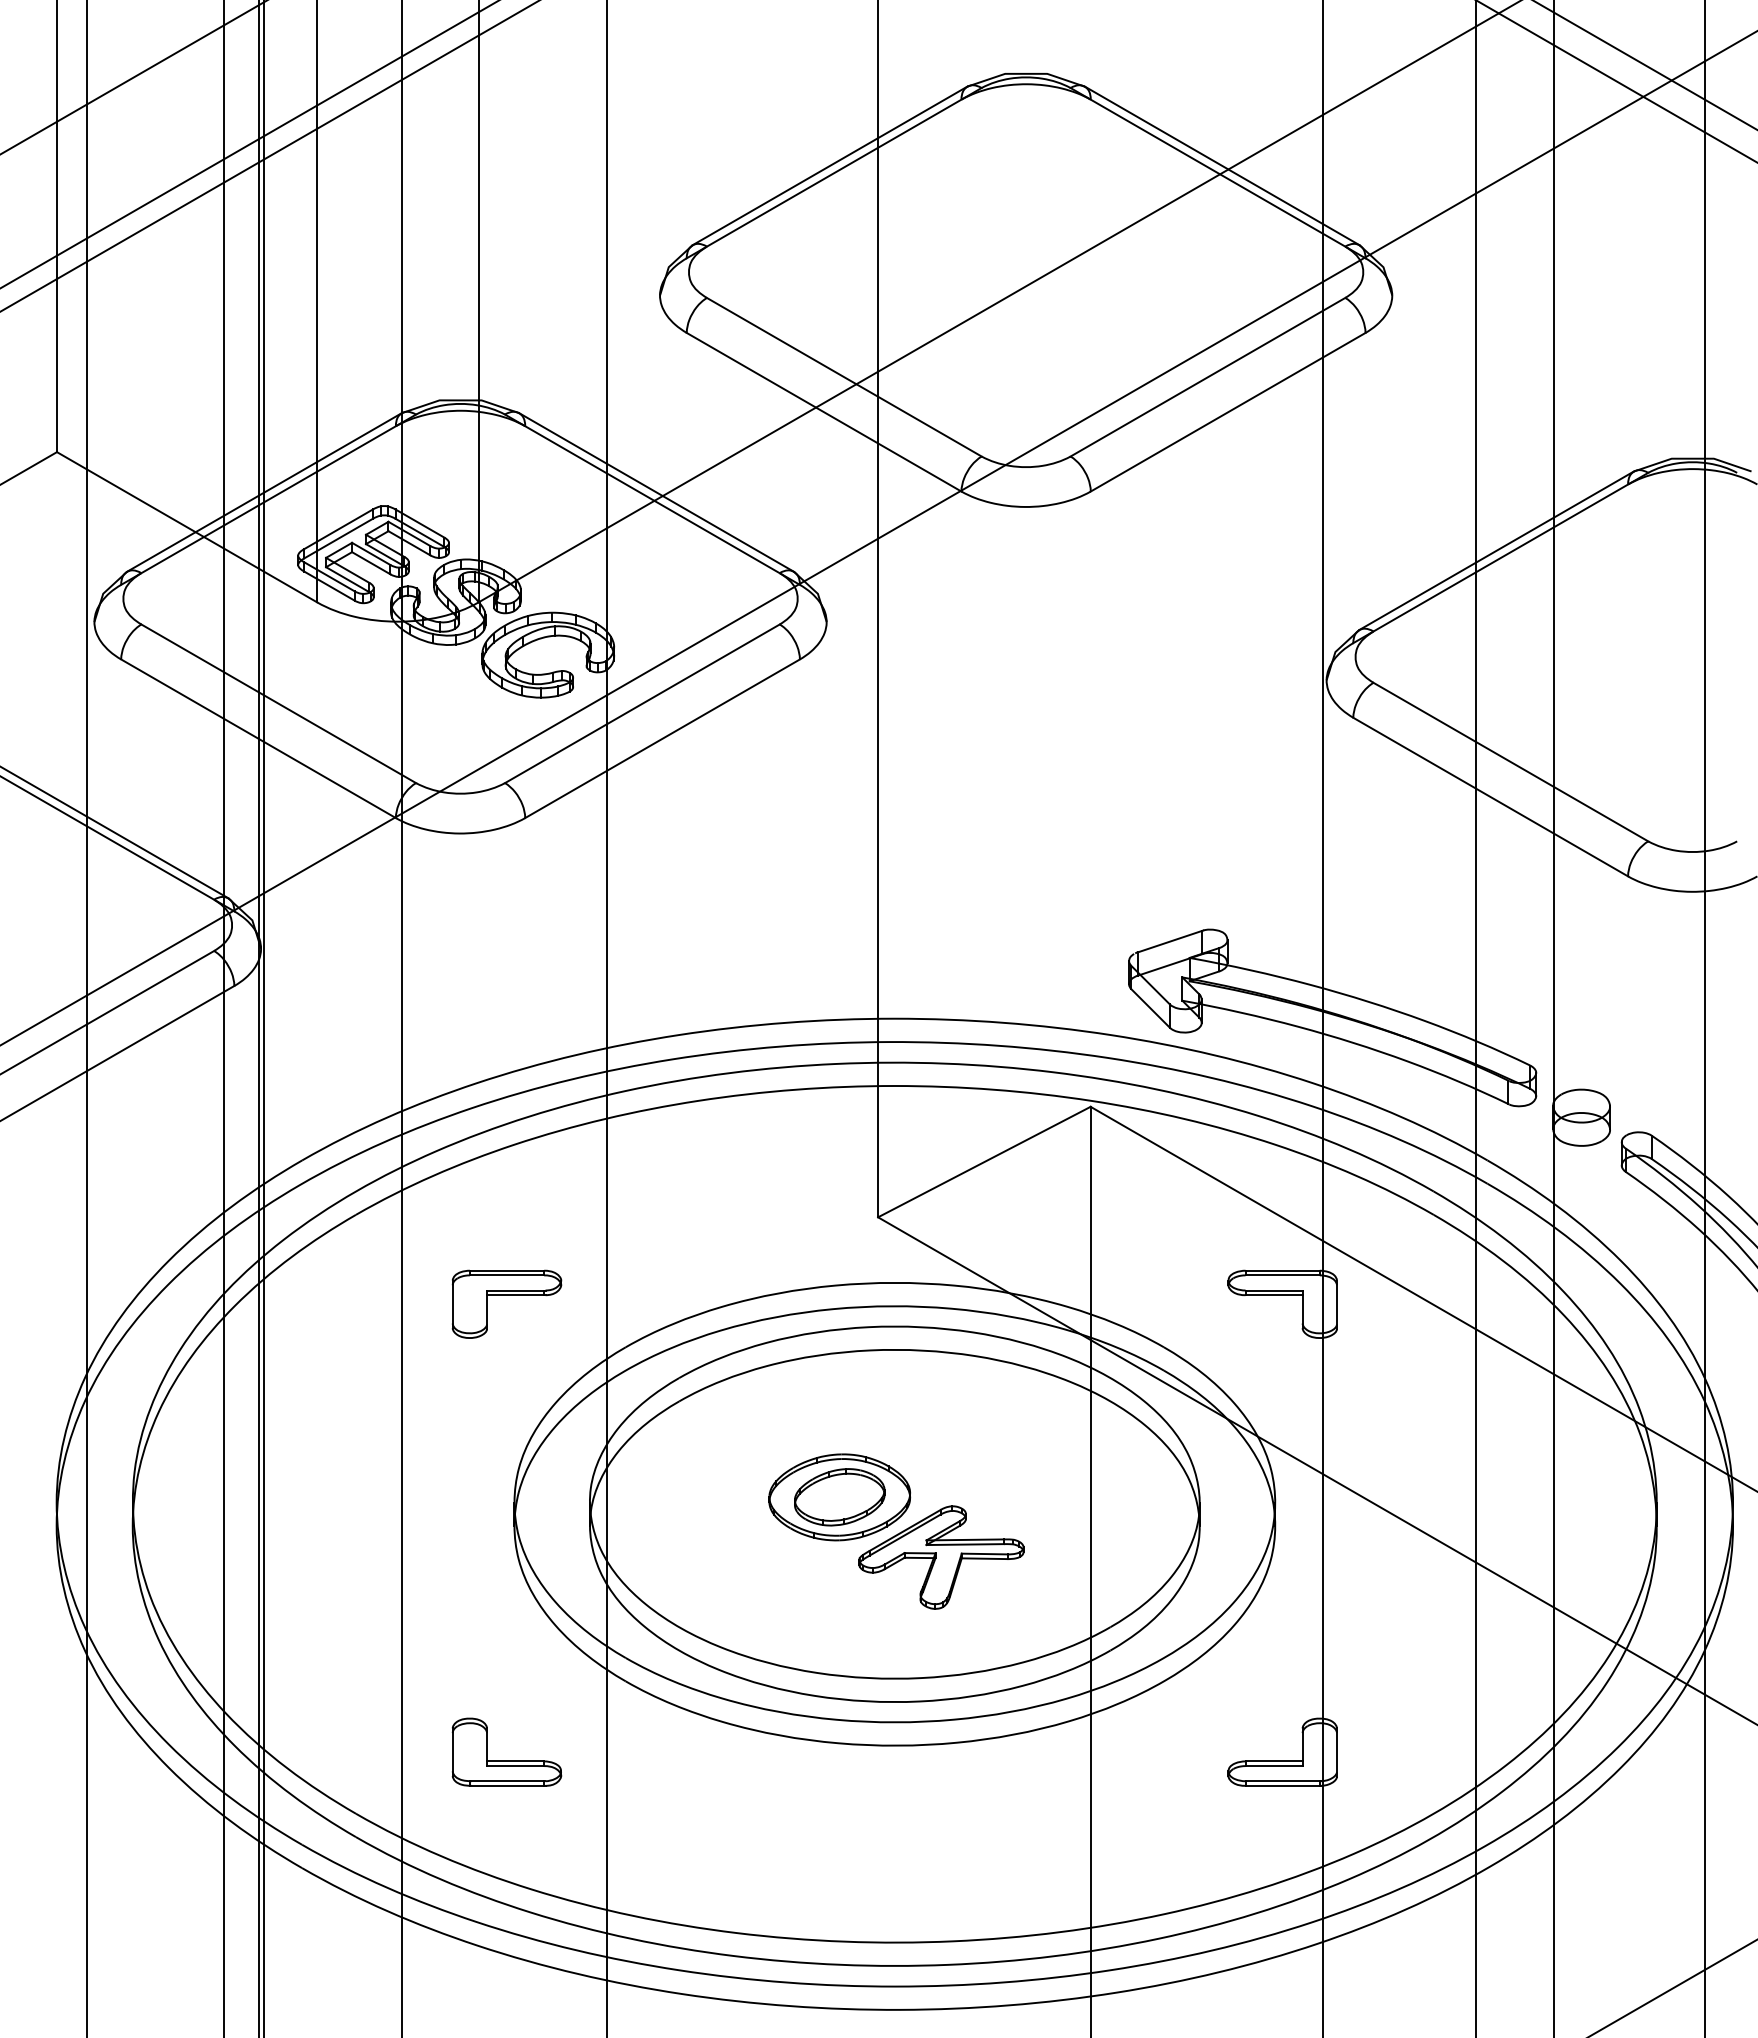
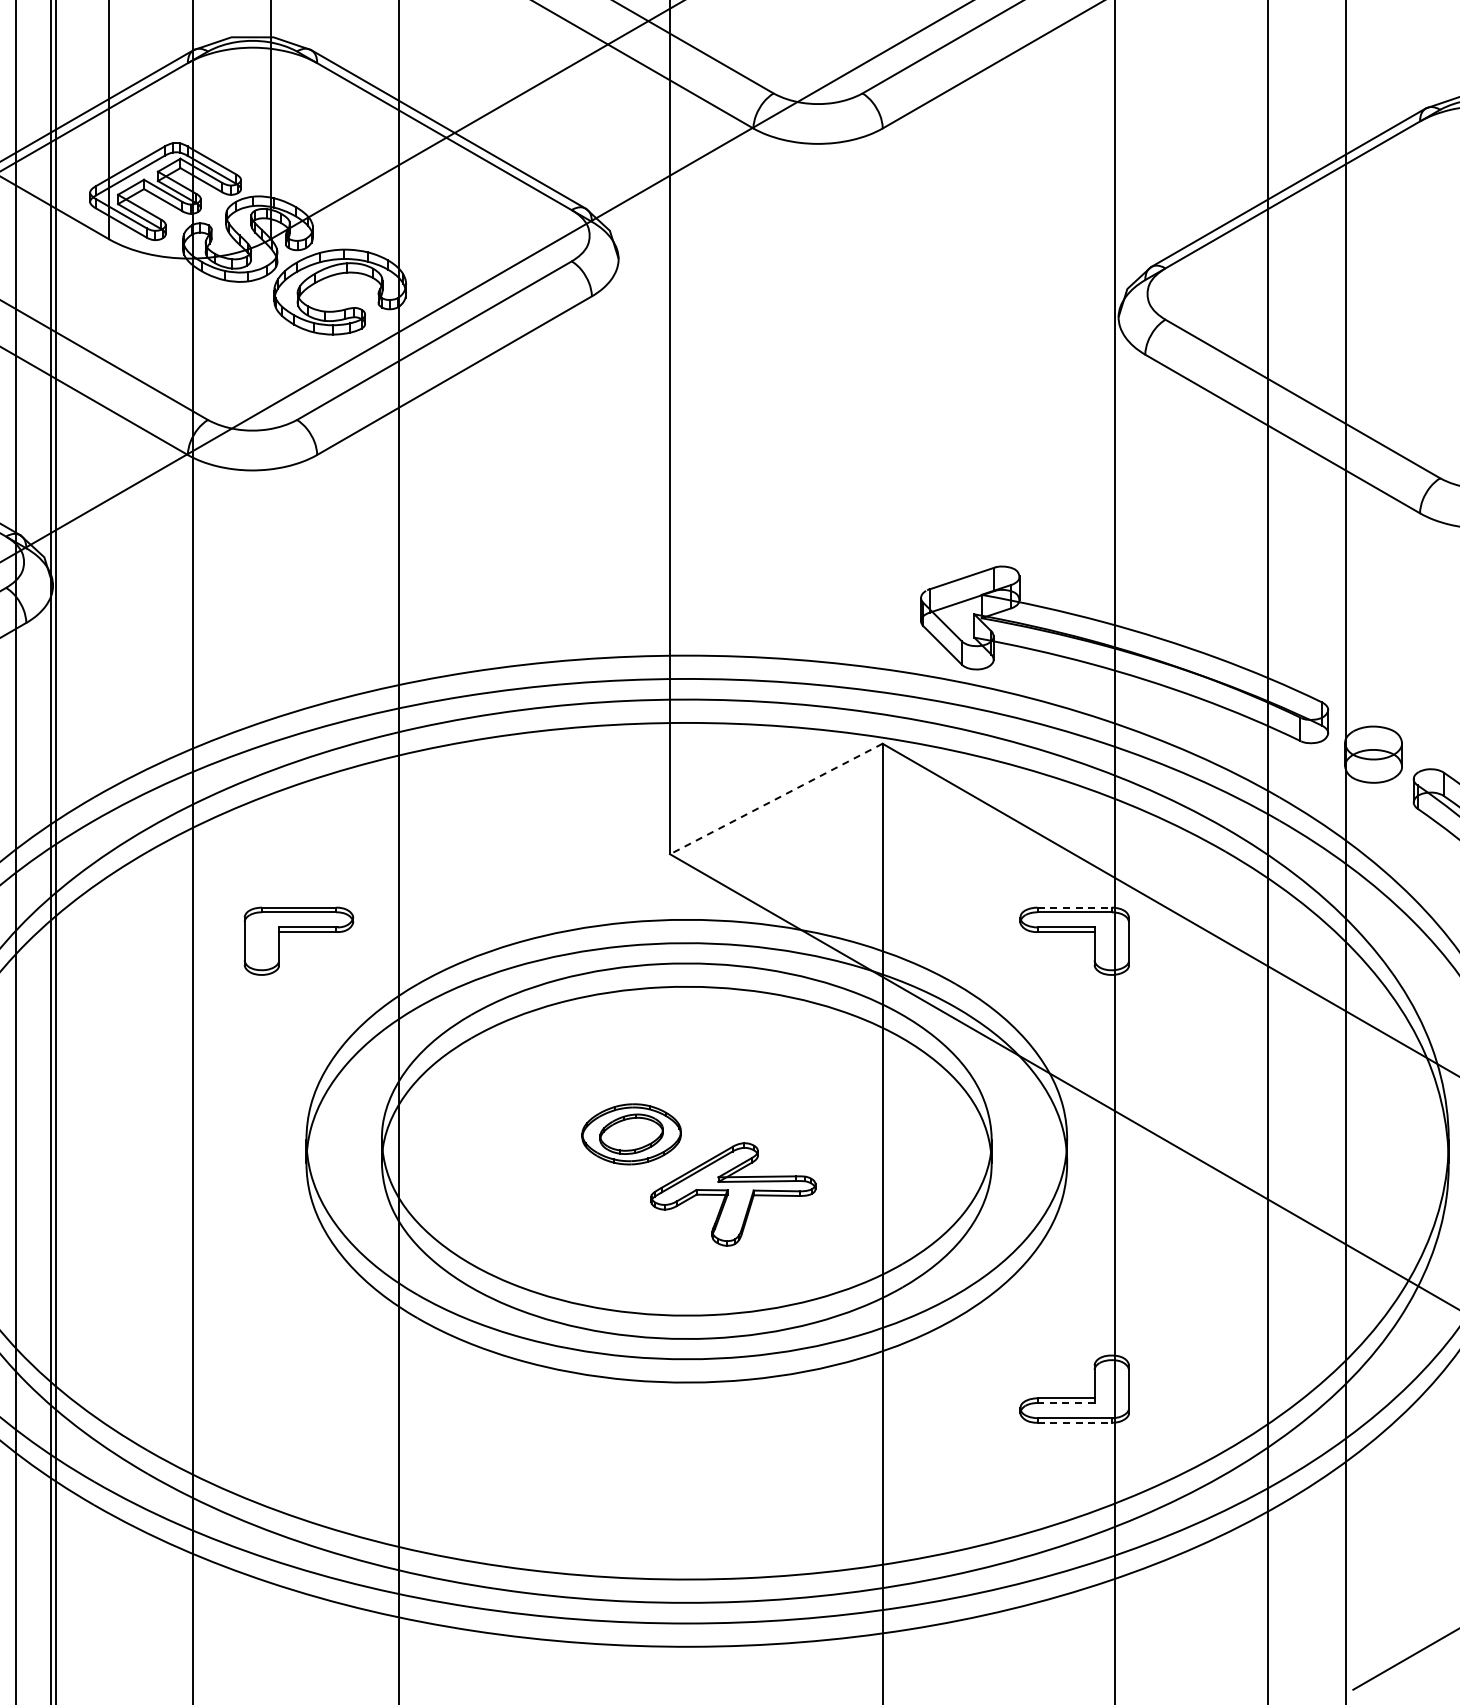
line: (984, 1162) -> (776, 799), solid -> dashed
line: (1283, 1270) -> (1075, 907), solid -> dashed
part: (839, 1497) -> (631, 1134), size x0.7
part: (506, 1760) -> (298, 1397), removed
line: (1274, 1766) -> (1066, 1403), solid -> dashed
line: (1283, 1785) -> (1075, 1422), solid -> dashed

